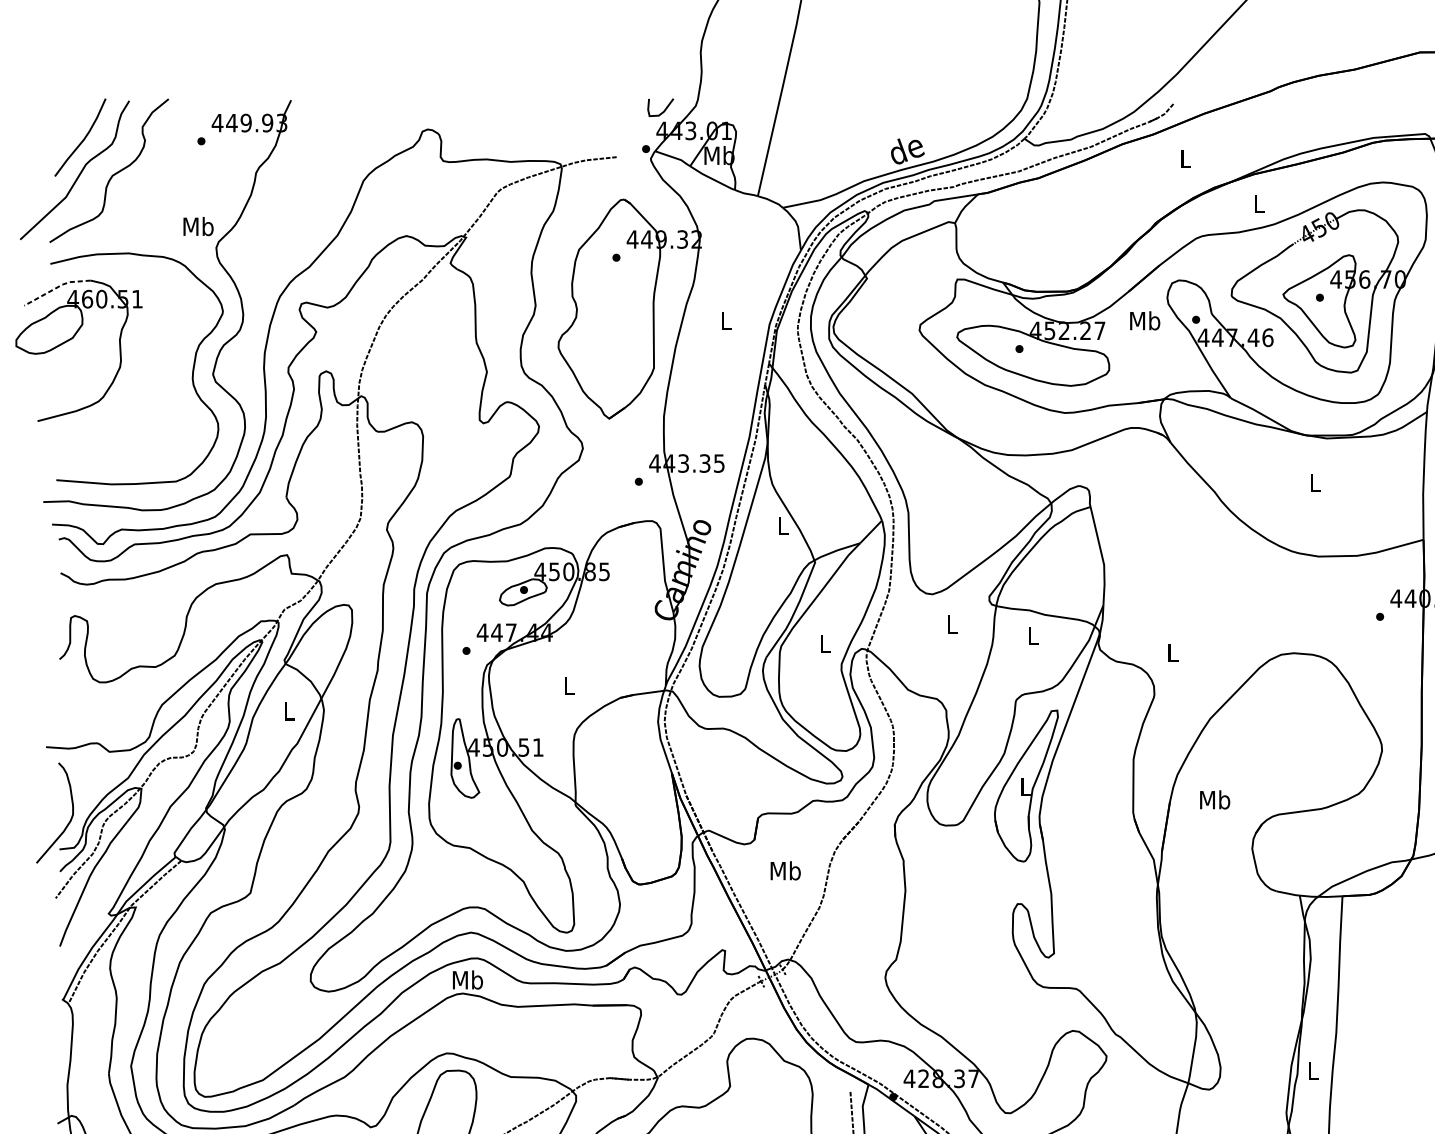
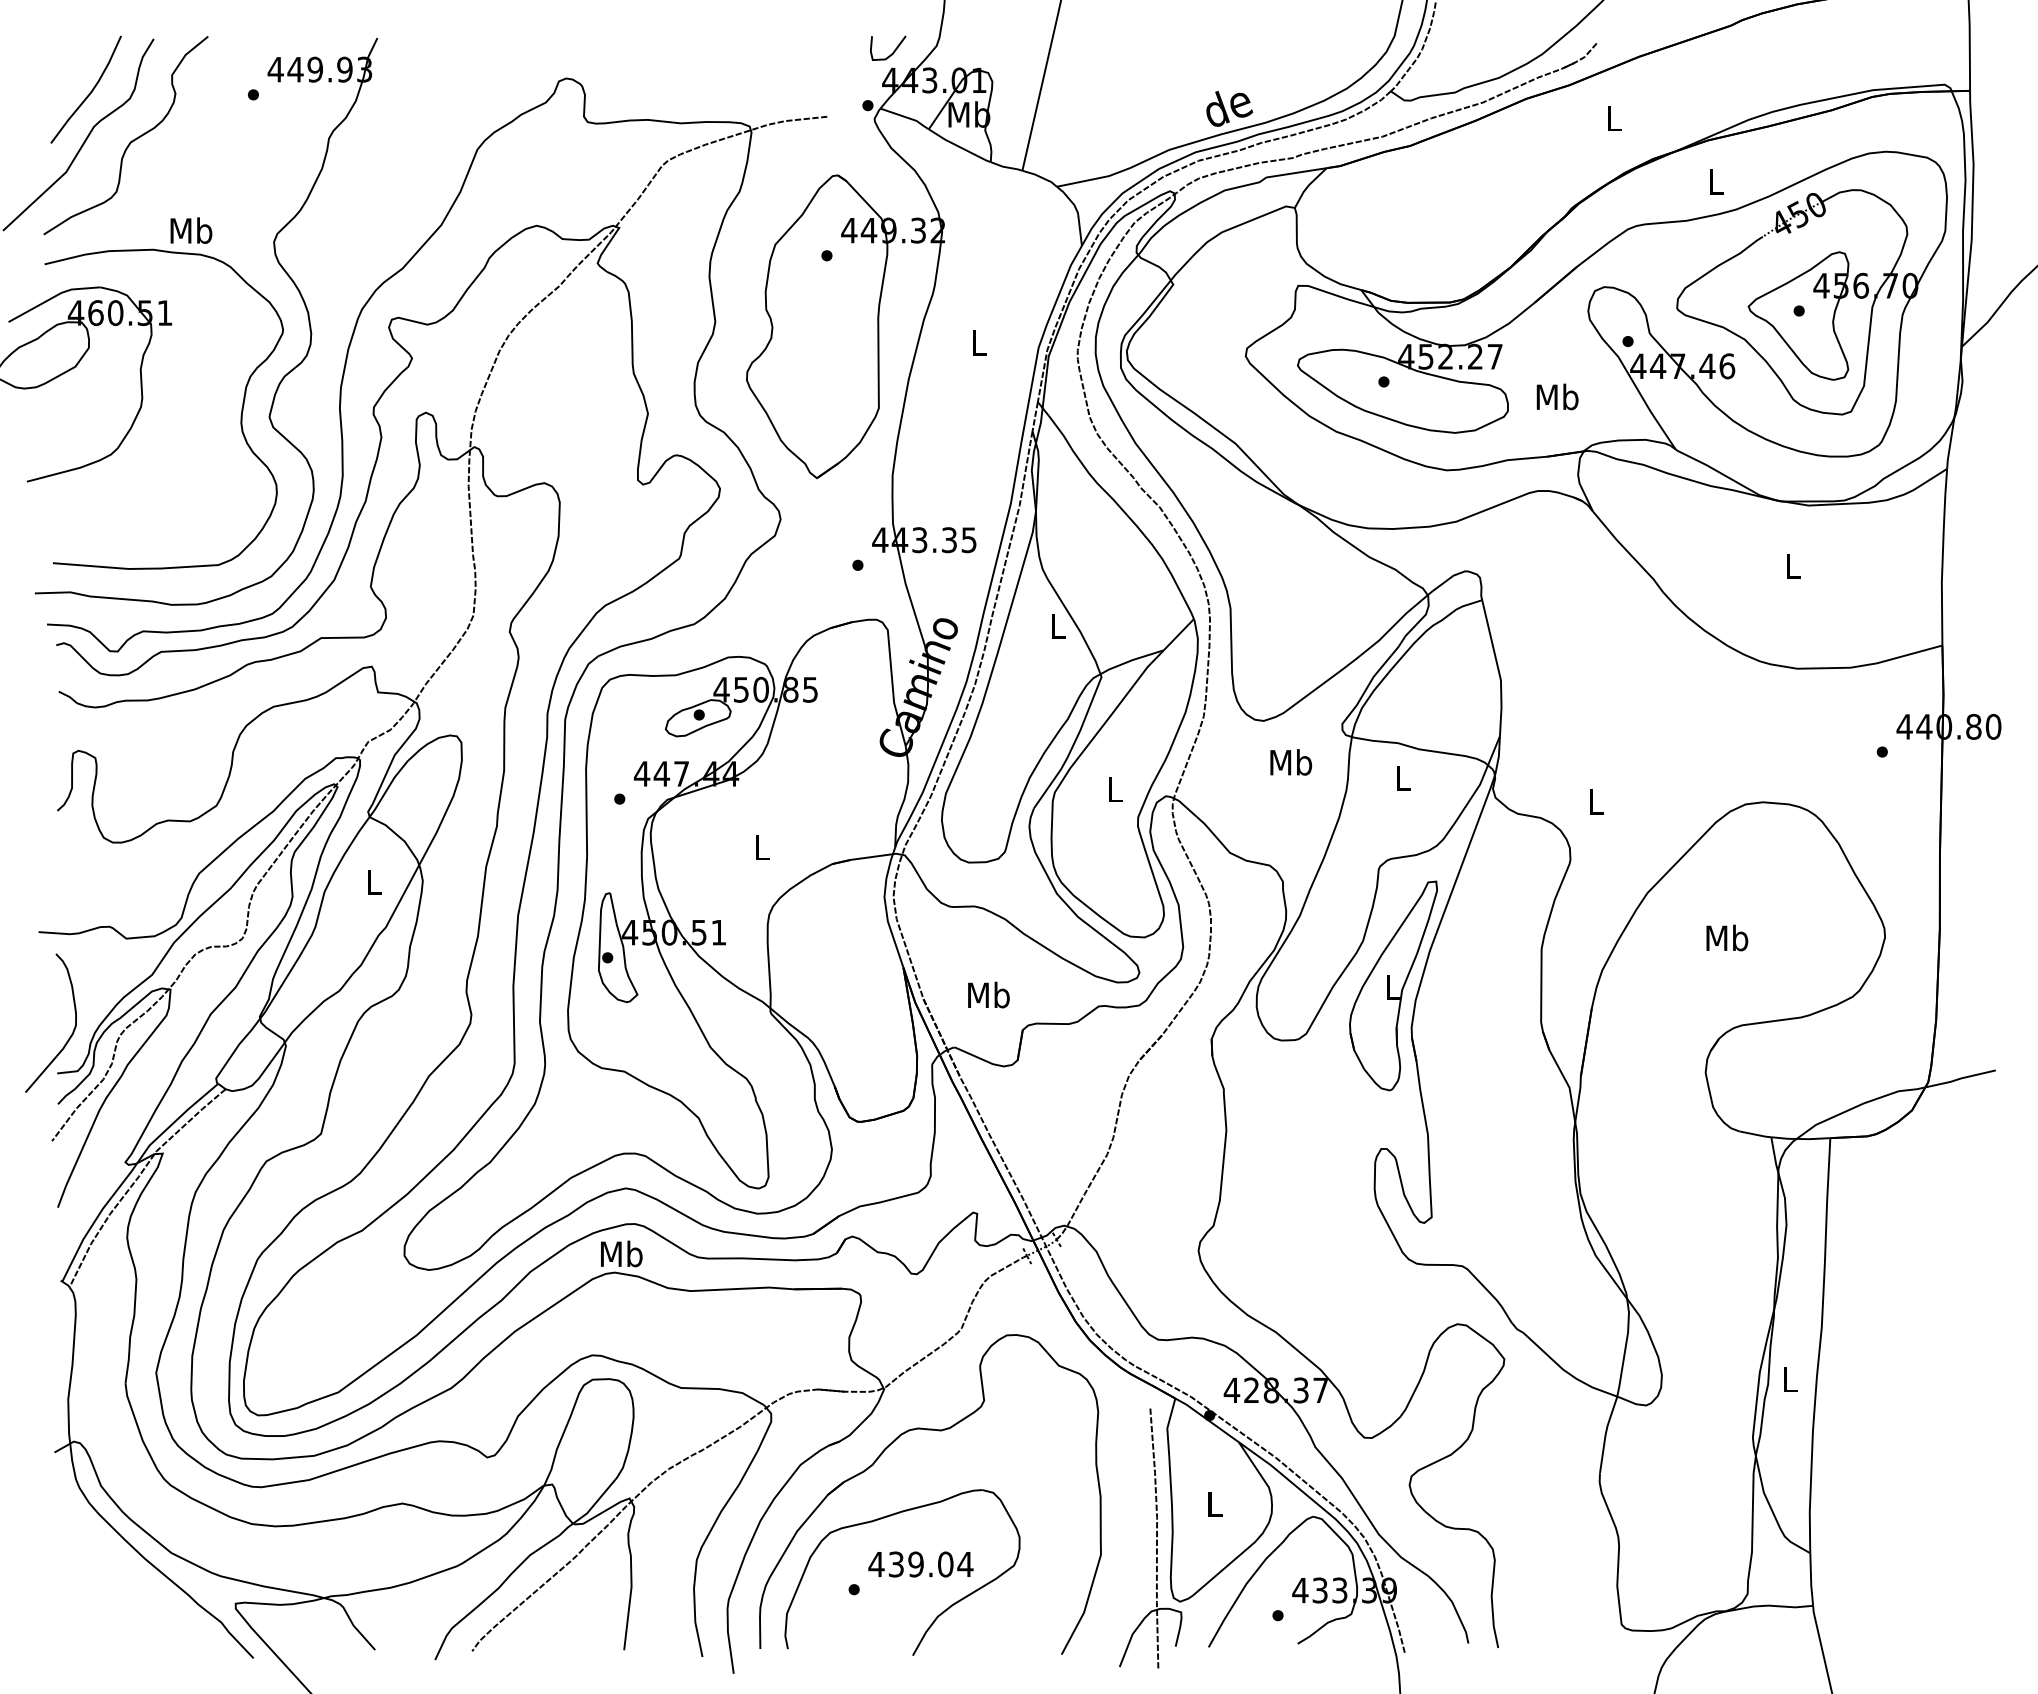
text: (198, 226) -> (191, 230), moved
line: (56, 287) -> (52, 297), dashed -> solid
text: (1145, 320) -> (1557, 396), moved
text: (952, 624) -> (1291, 762), L -> Mb
text: (1215, 799) -> (1727, 937), moved
text: (785, 870) -> (988, 994), moved

